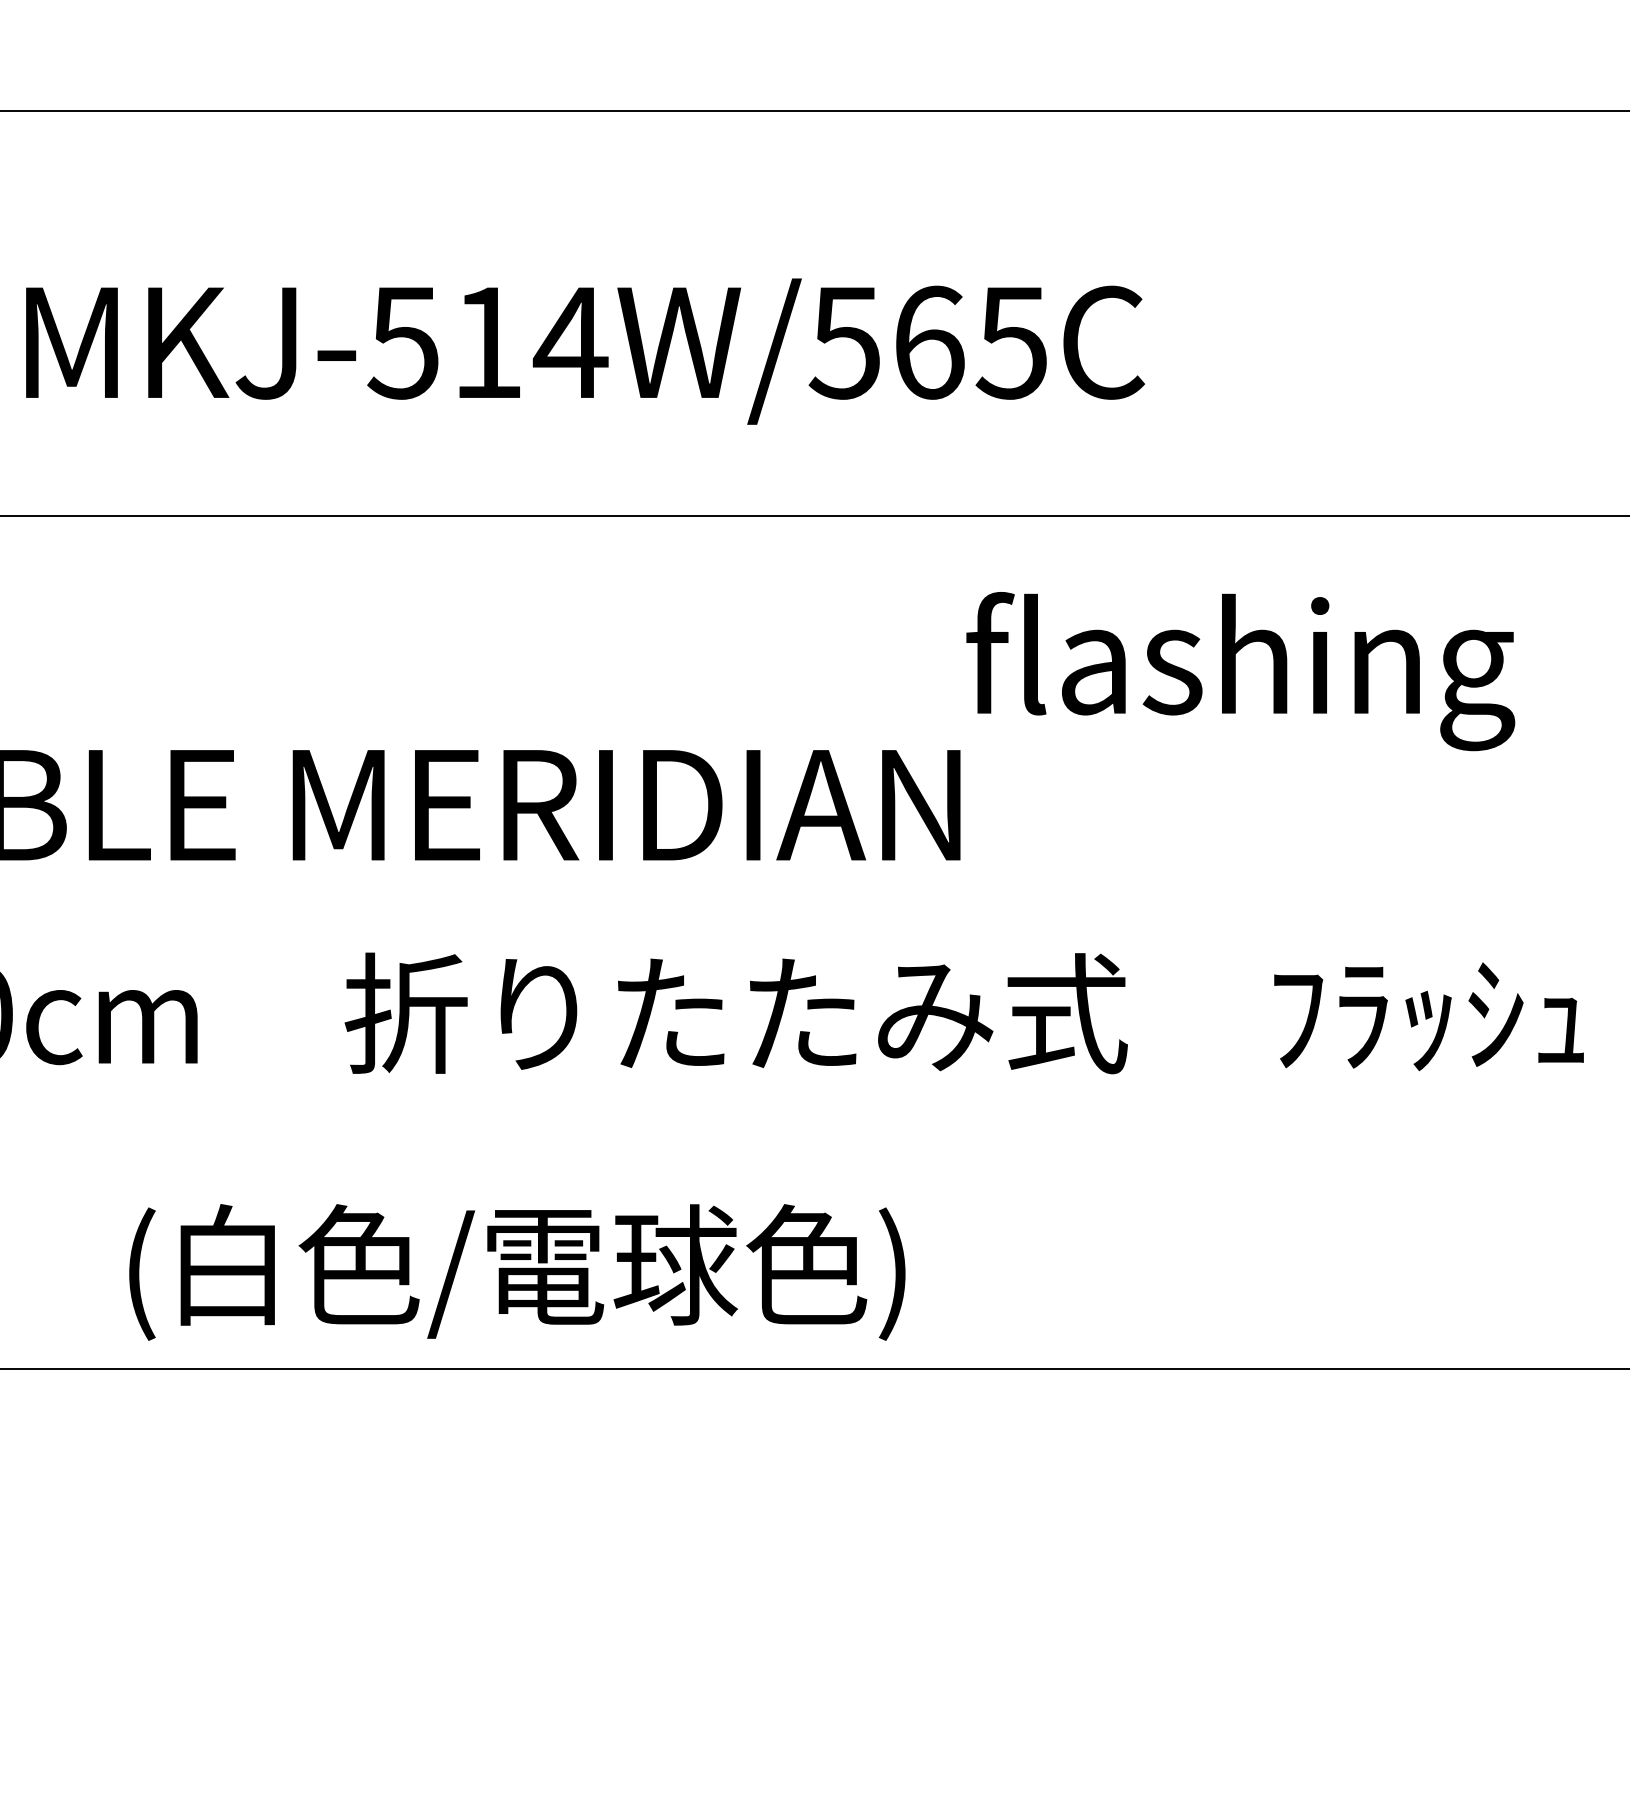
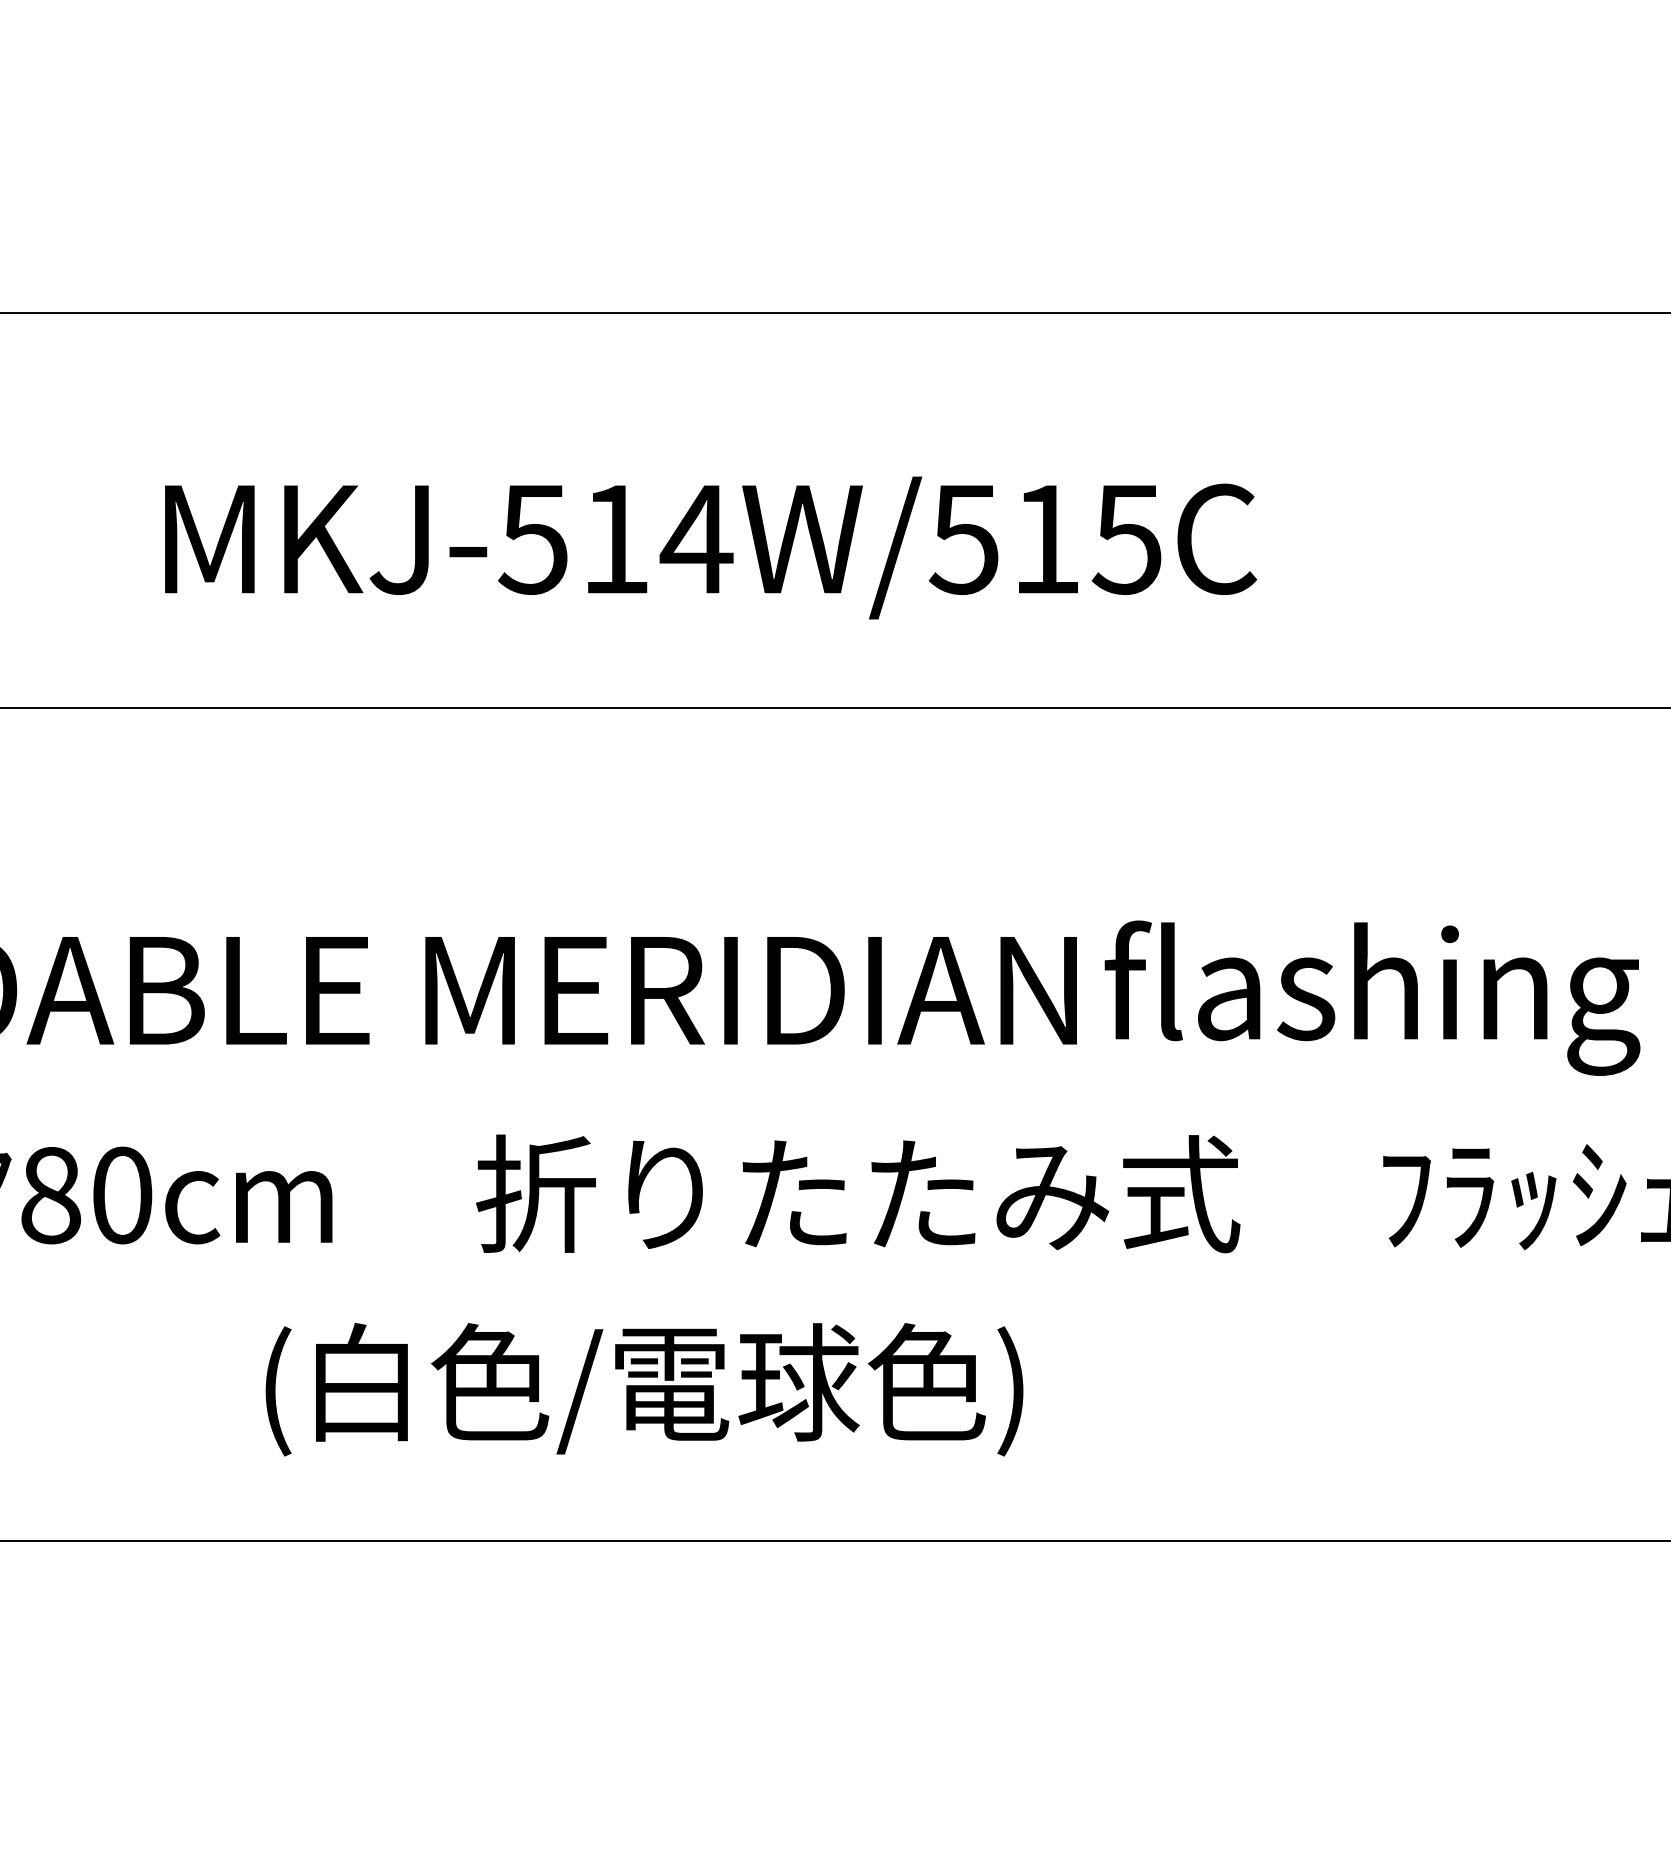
text: (930, 341) -> (1047, 538), MKJ-514W/565C -> MKJ-514W/515C
text: (1240, 670) -> (1372, 997), moved
text: (517, 1272) -> (644, 1389), moved

